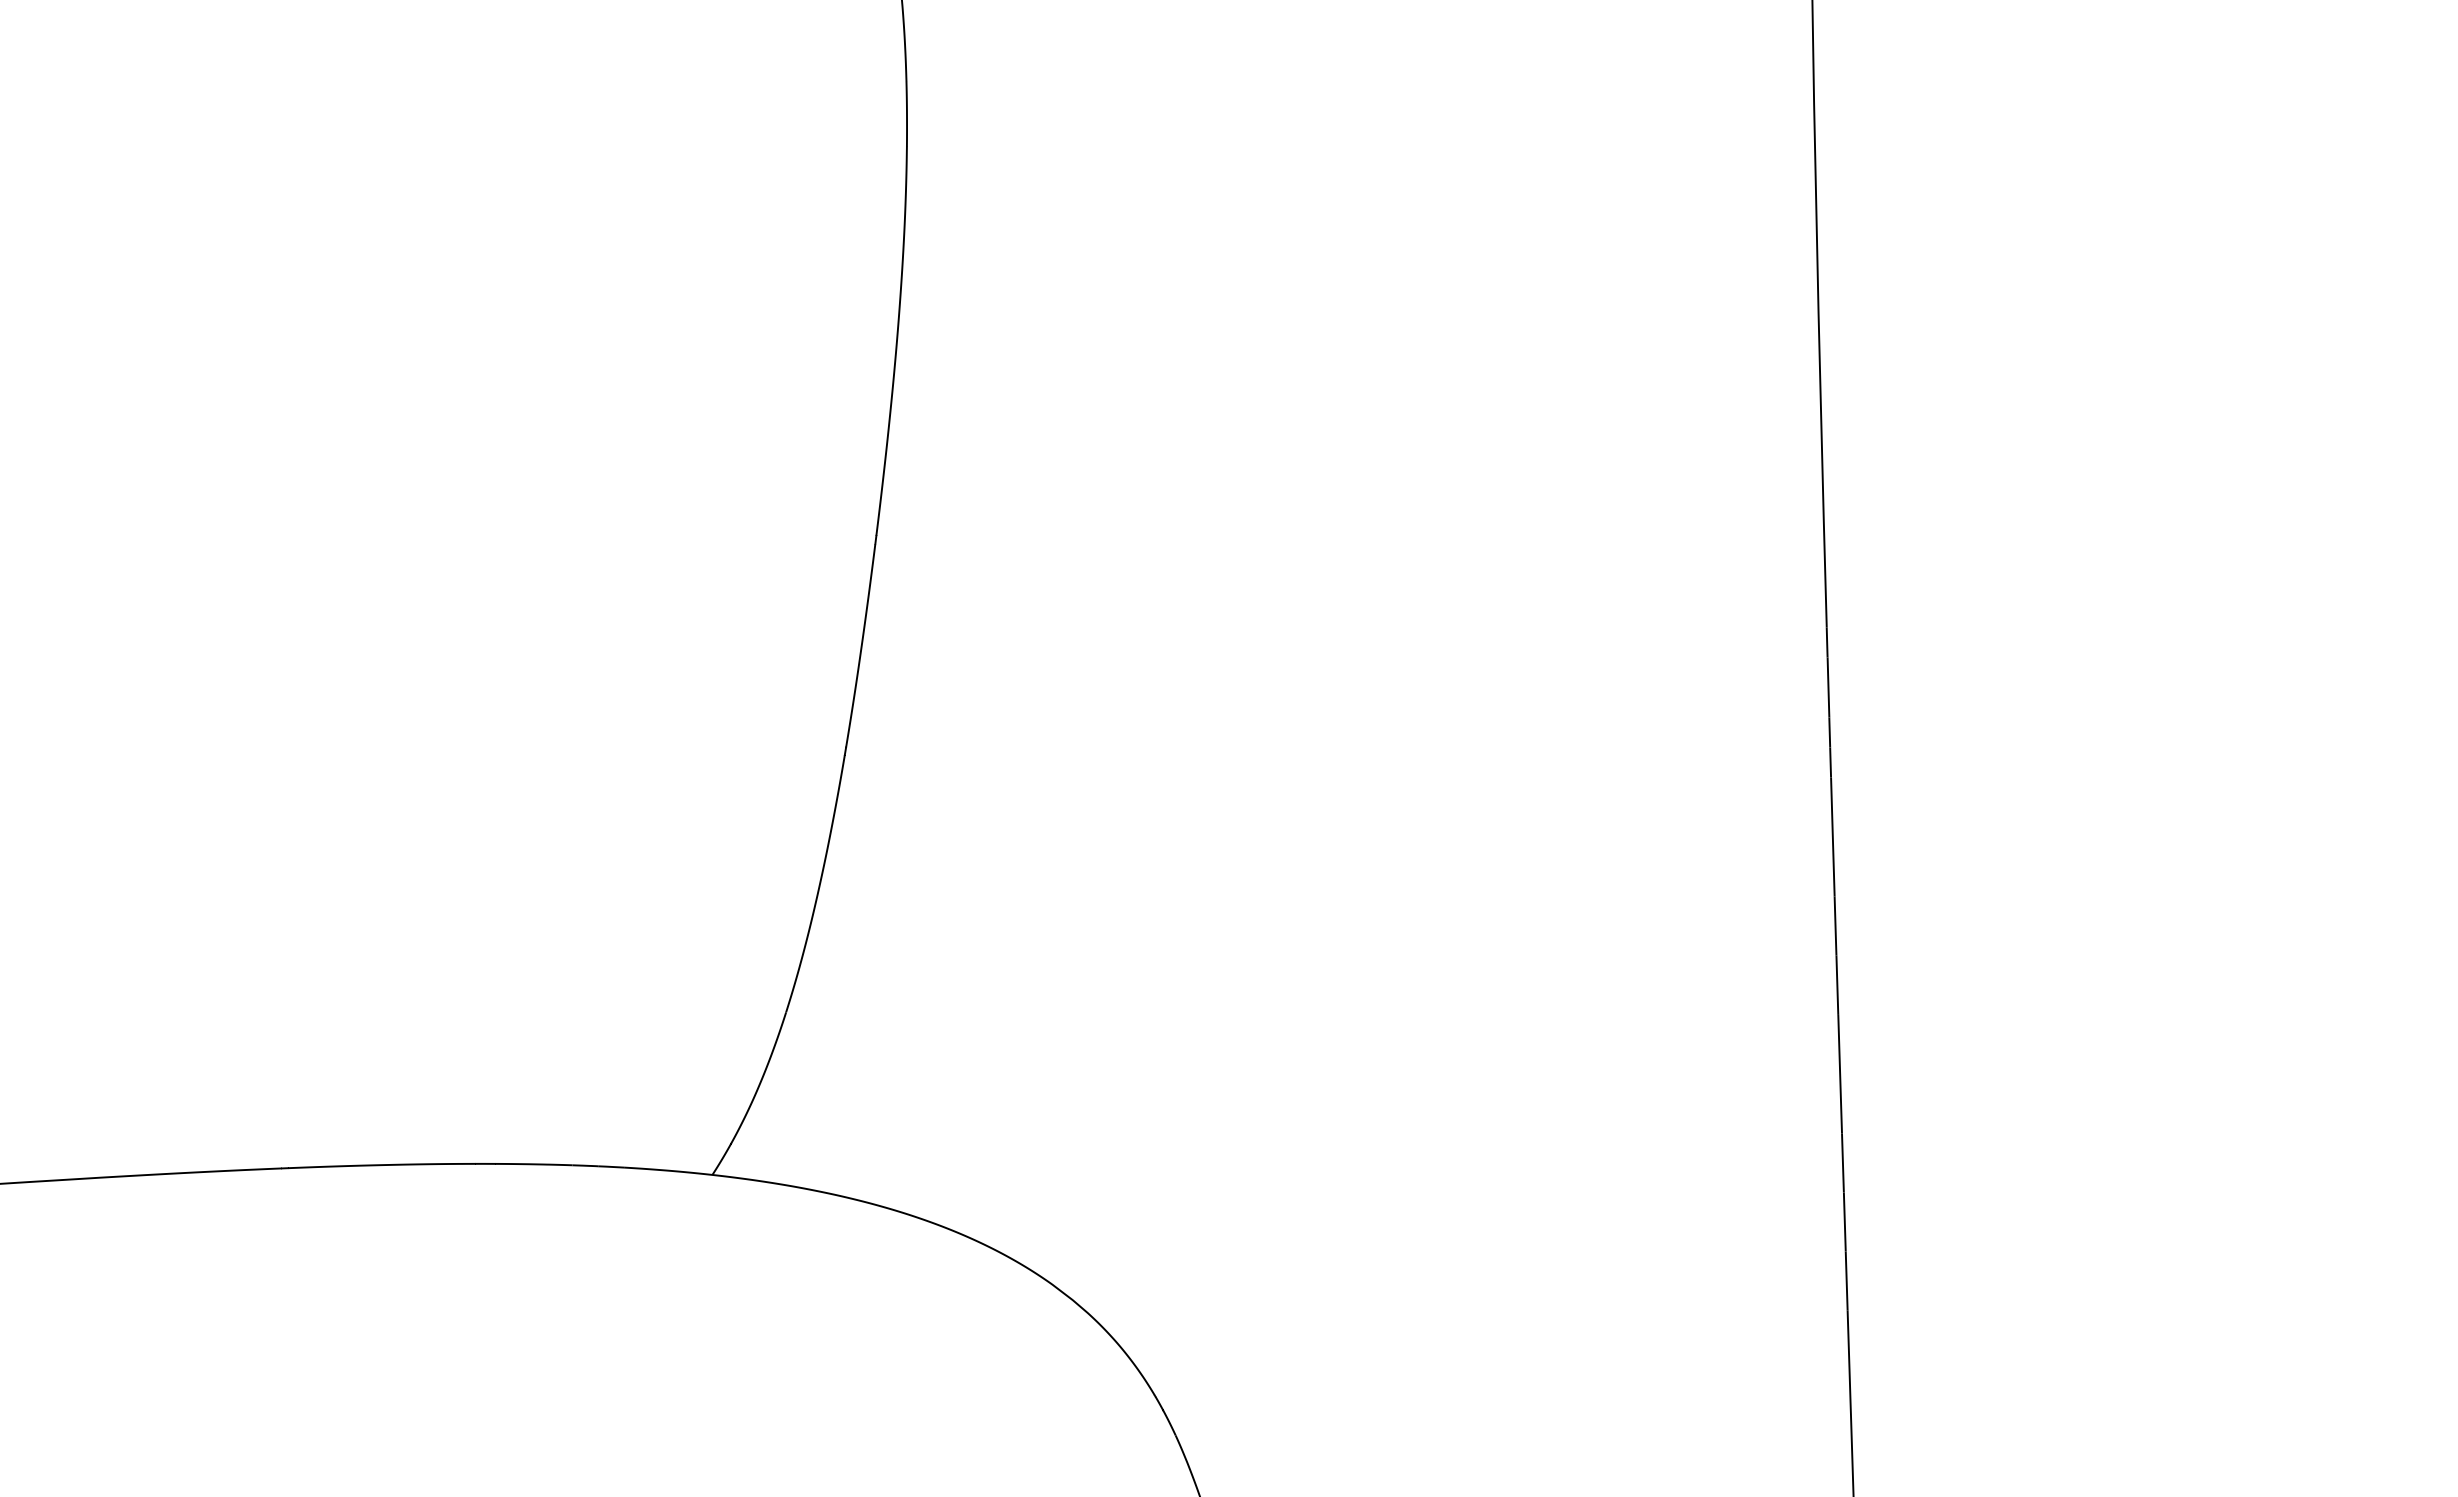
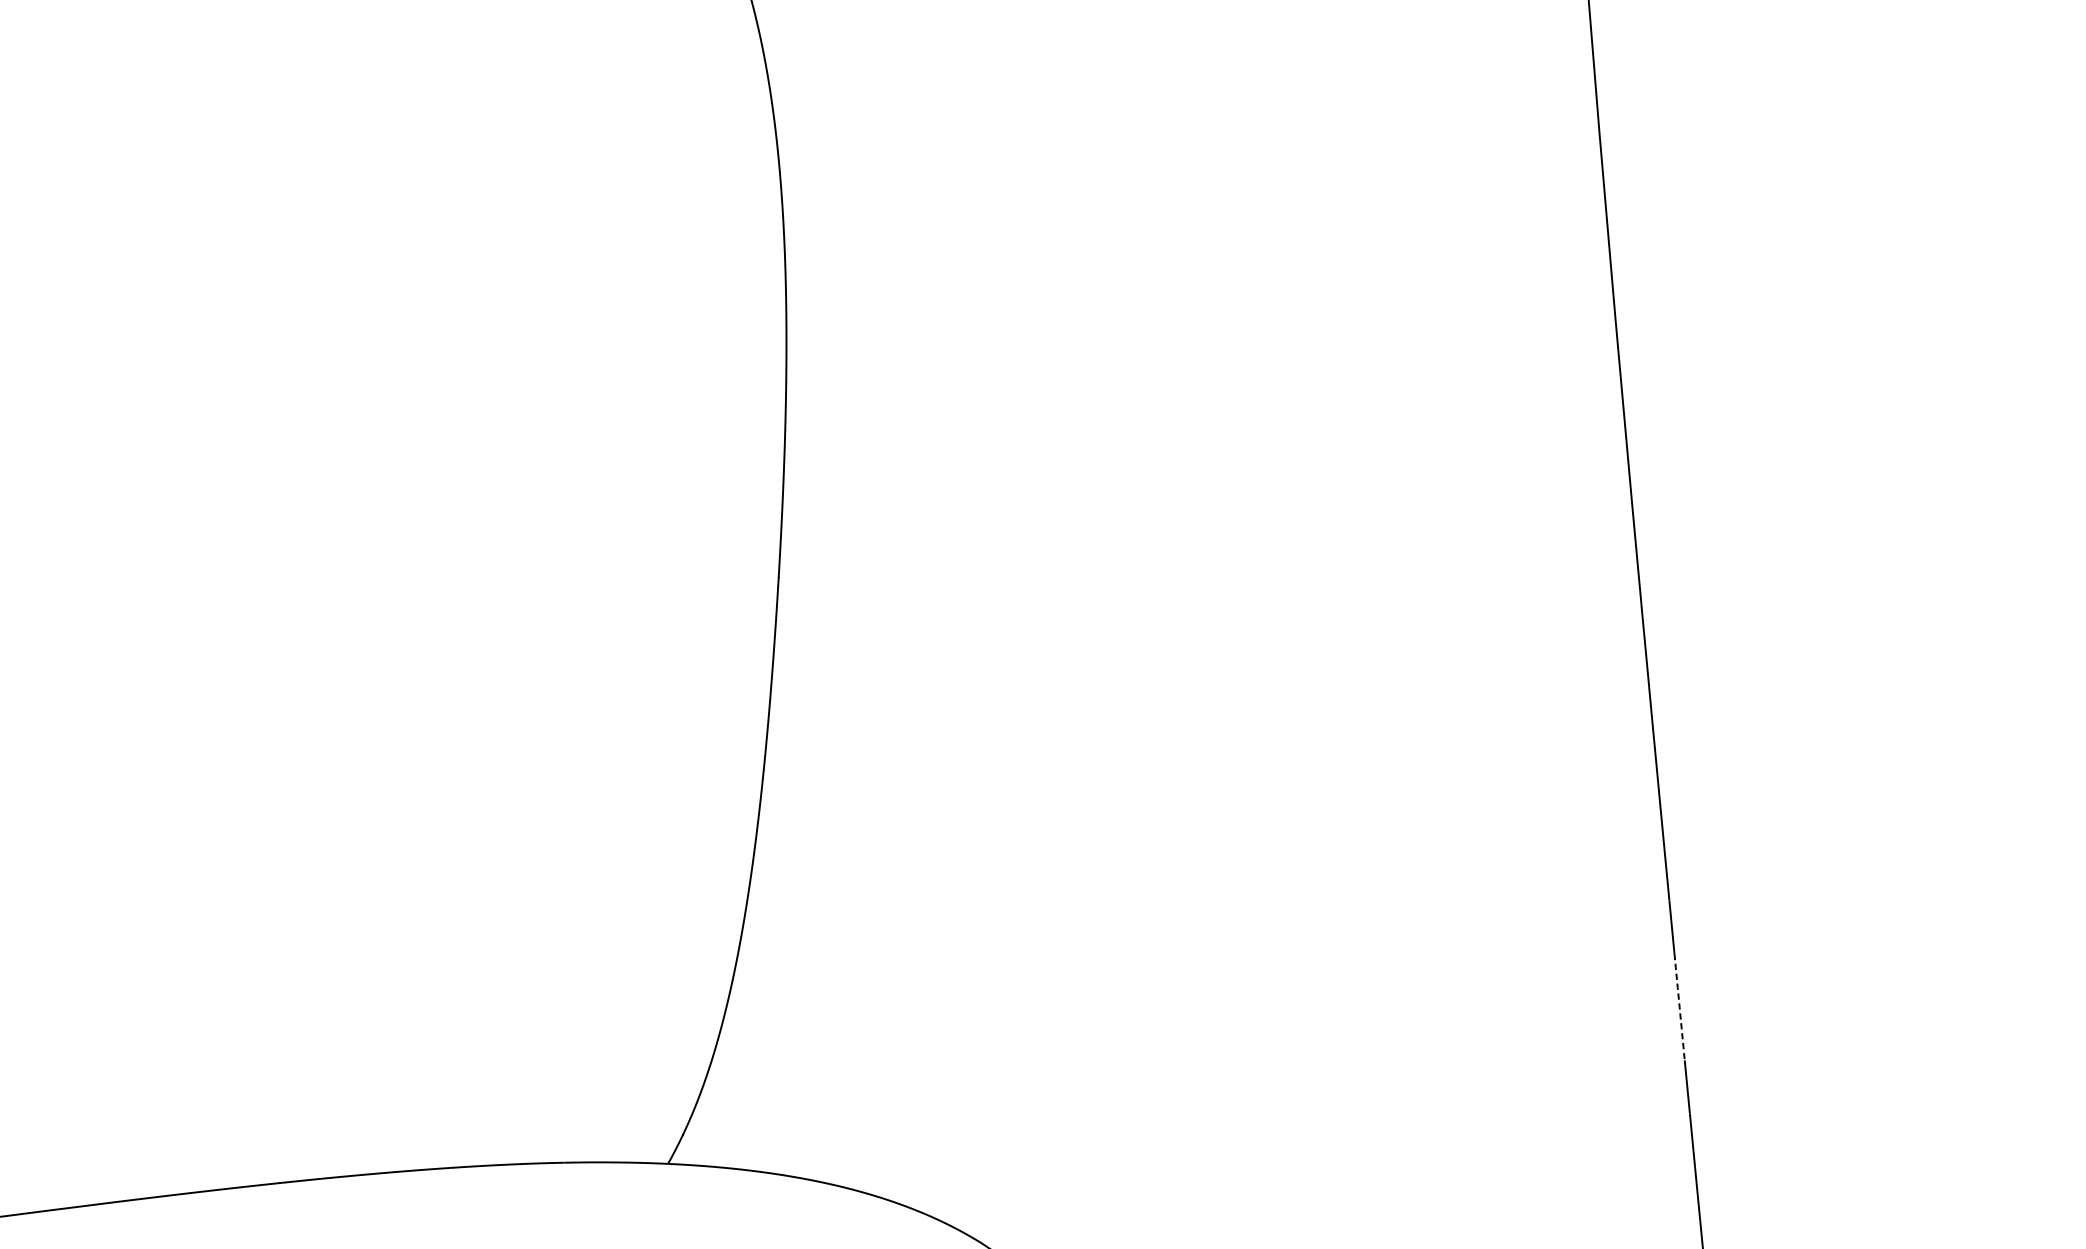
arc: (1840, 1074) -> (1679, 1007), solid -> dashed

